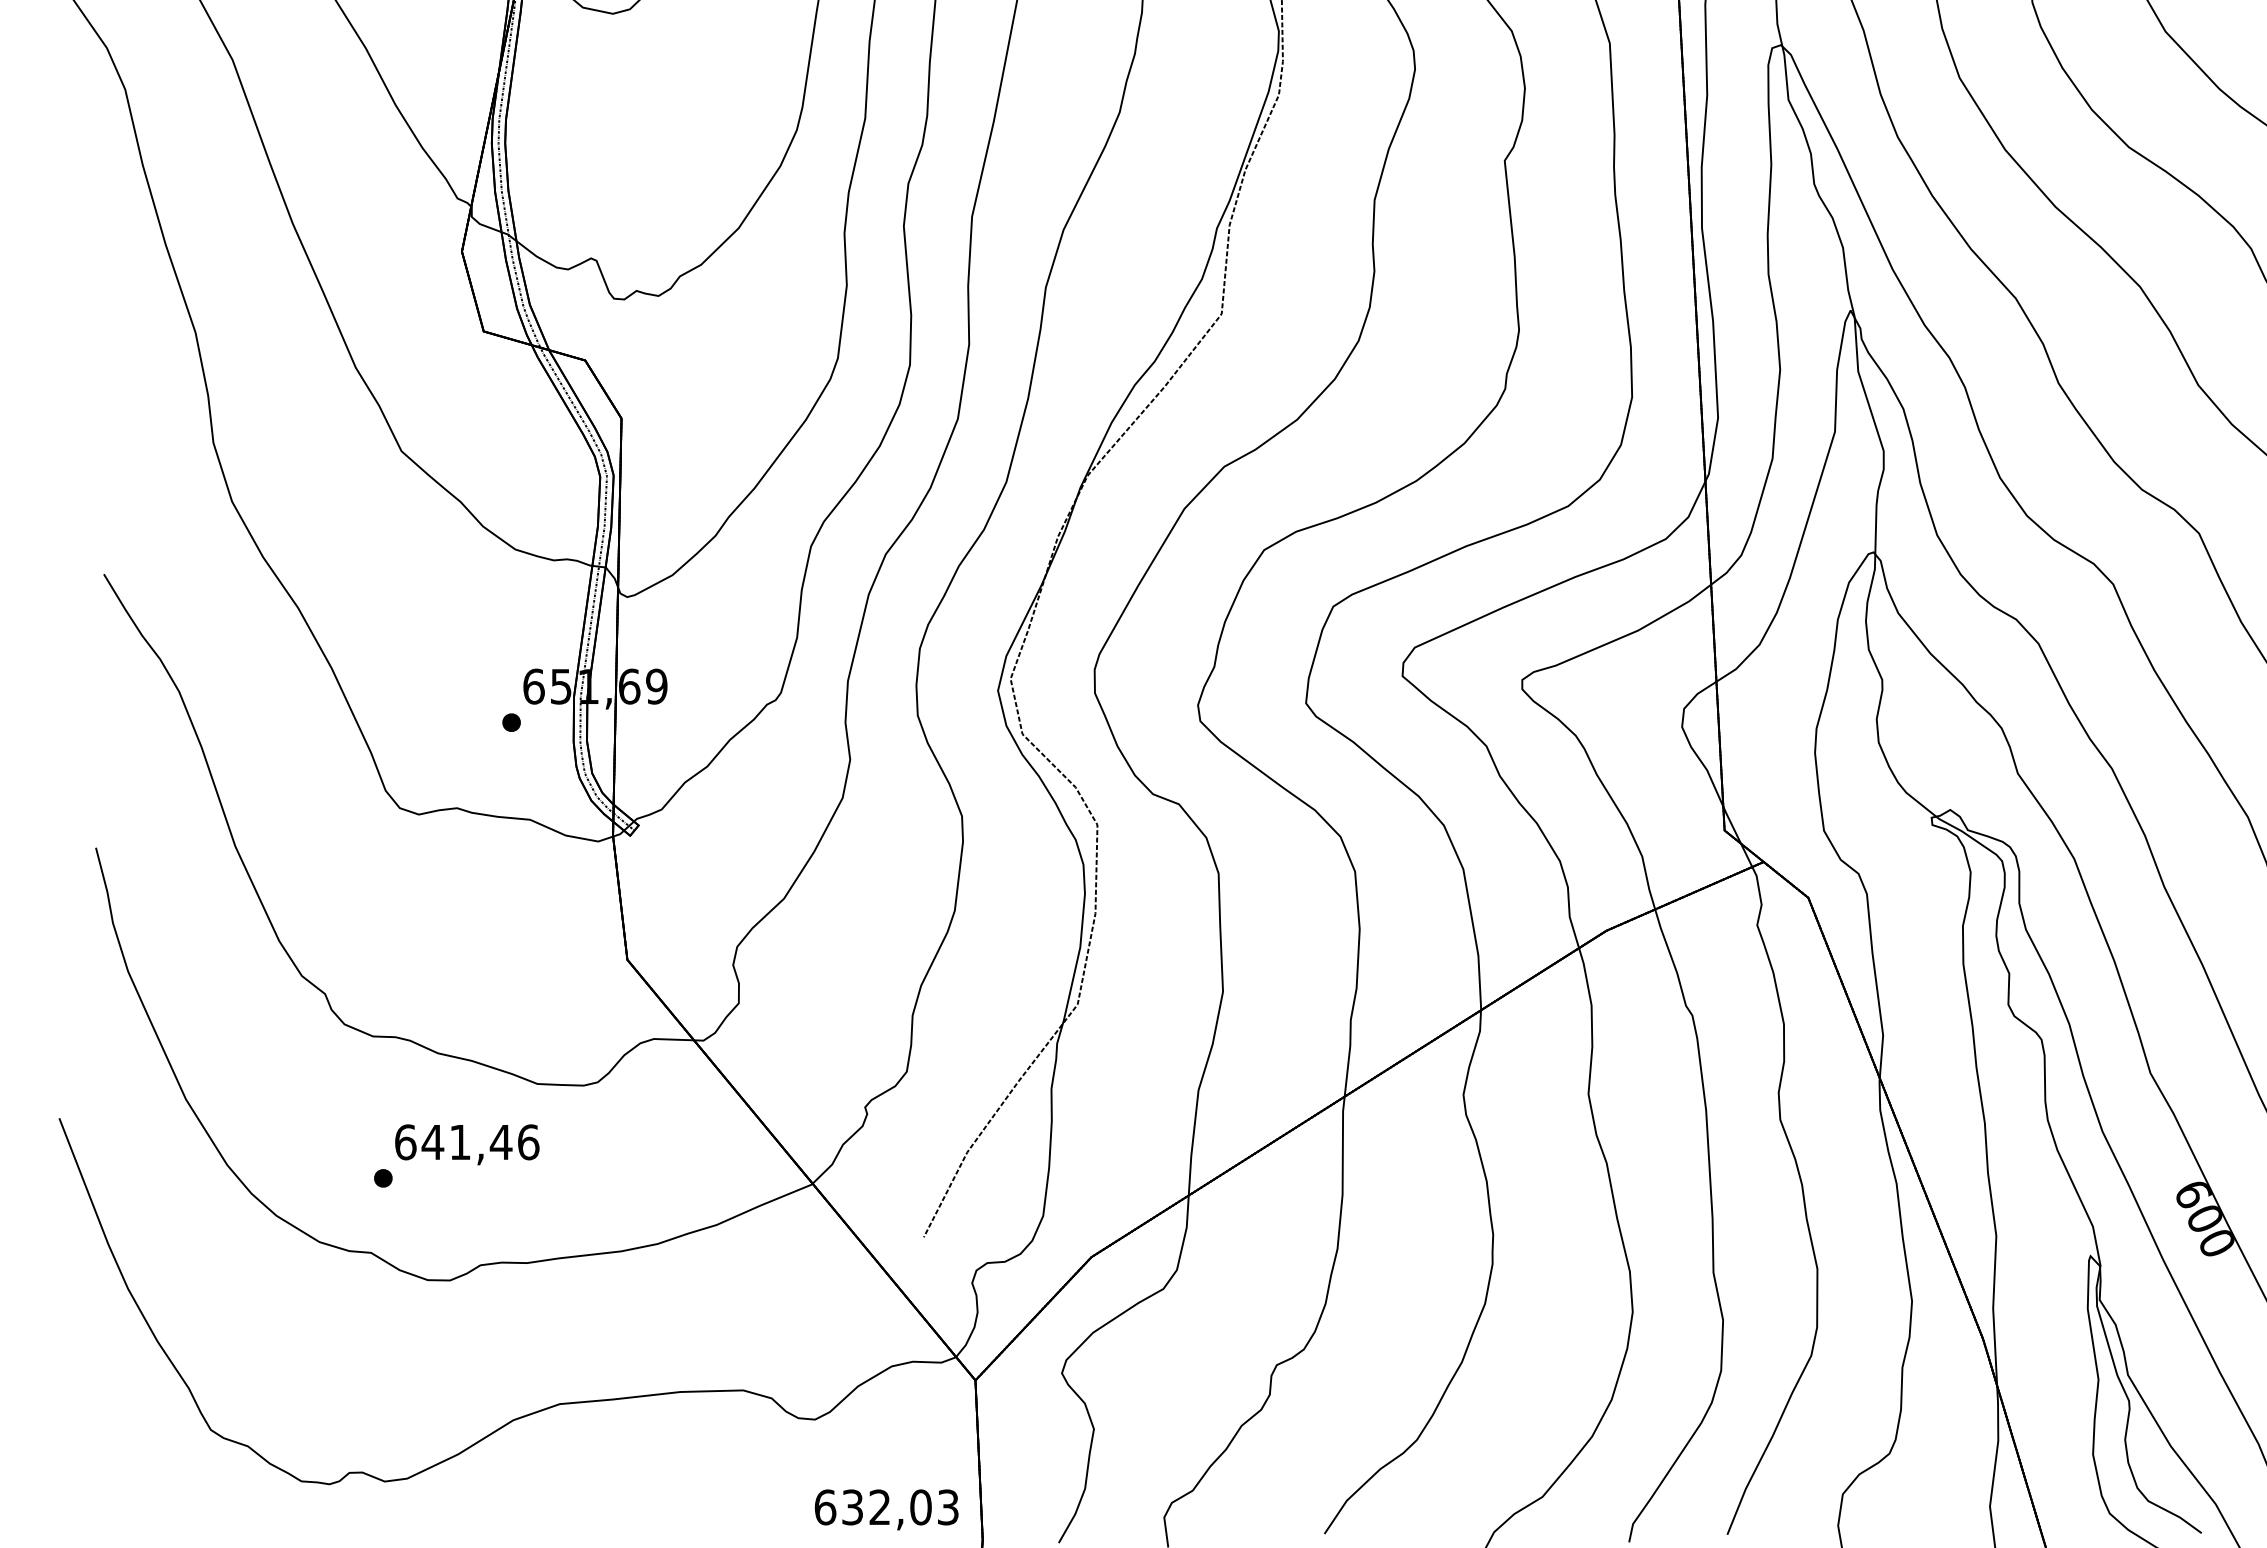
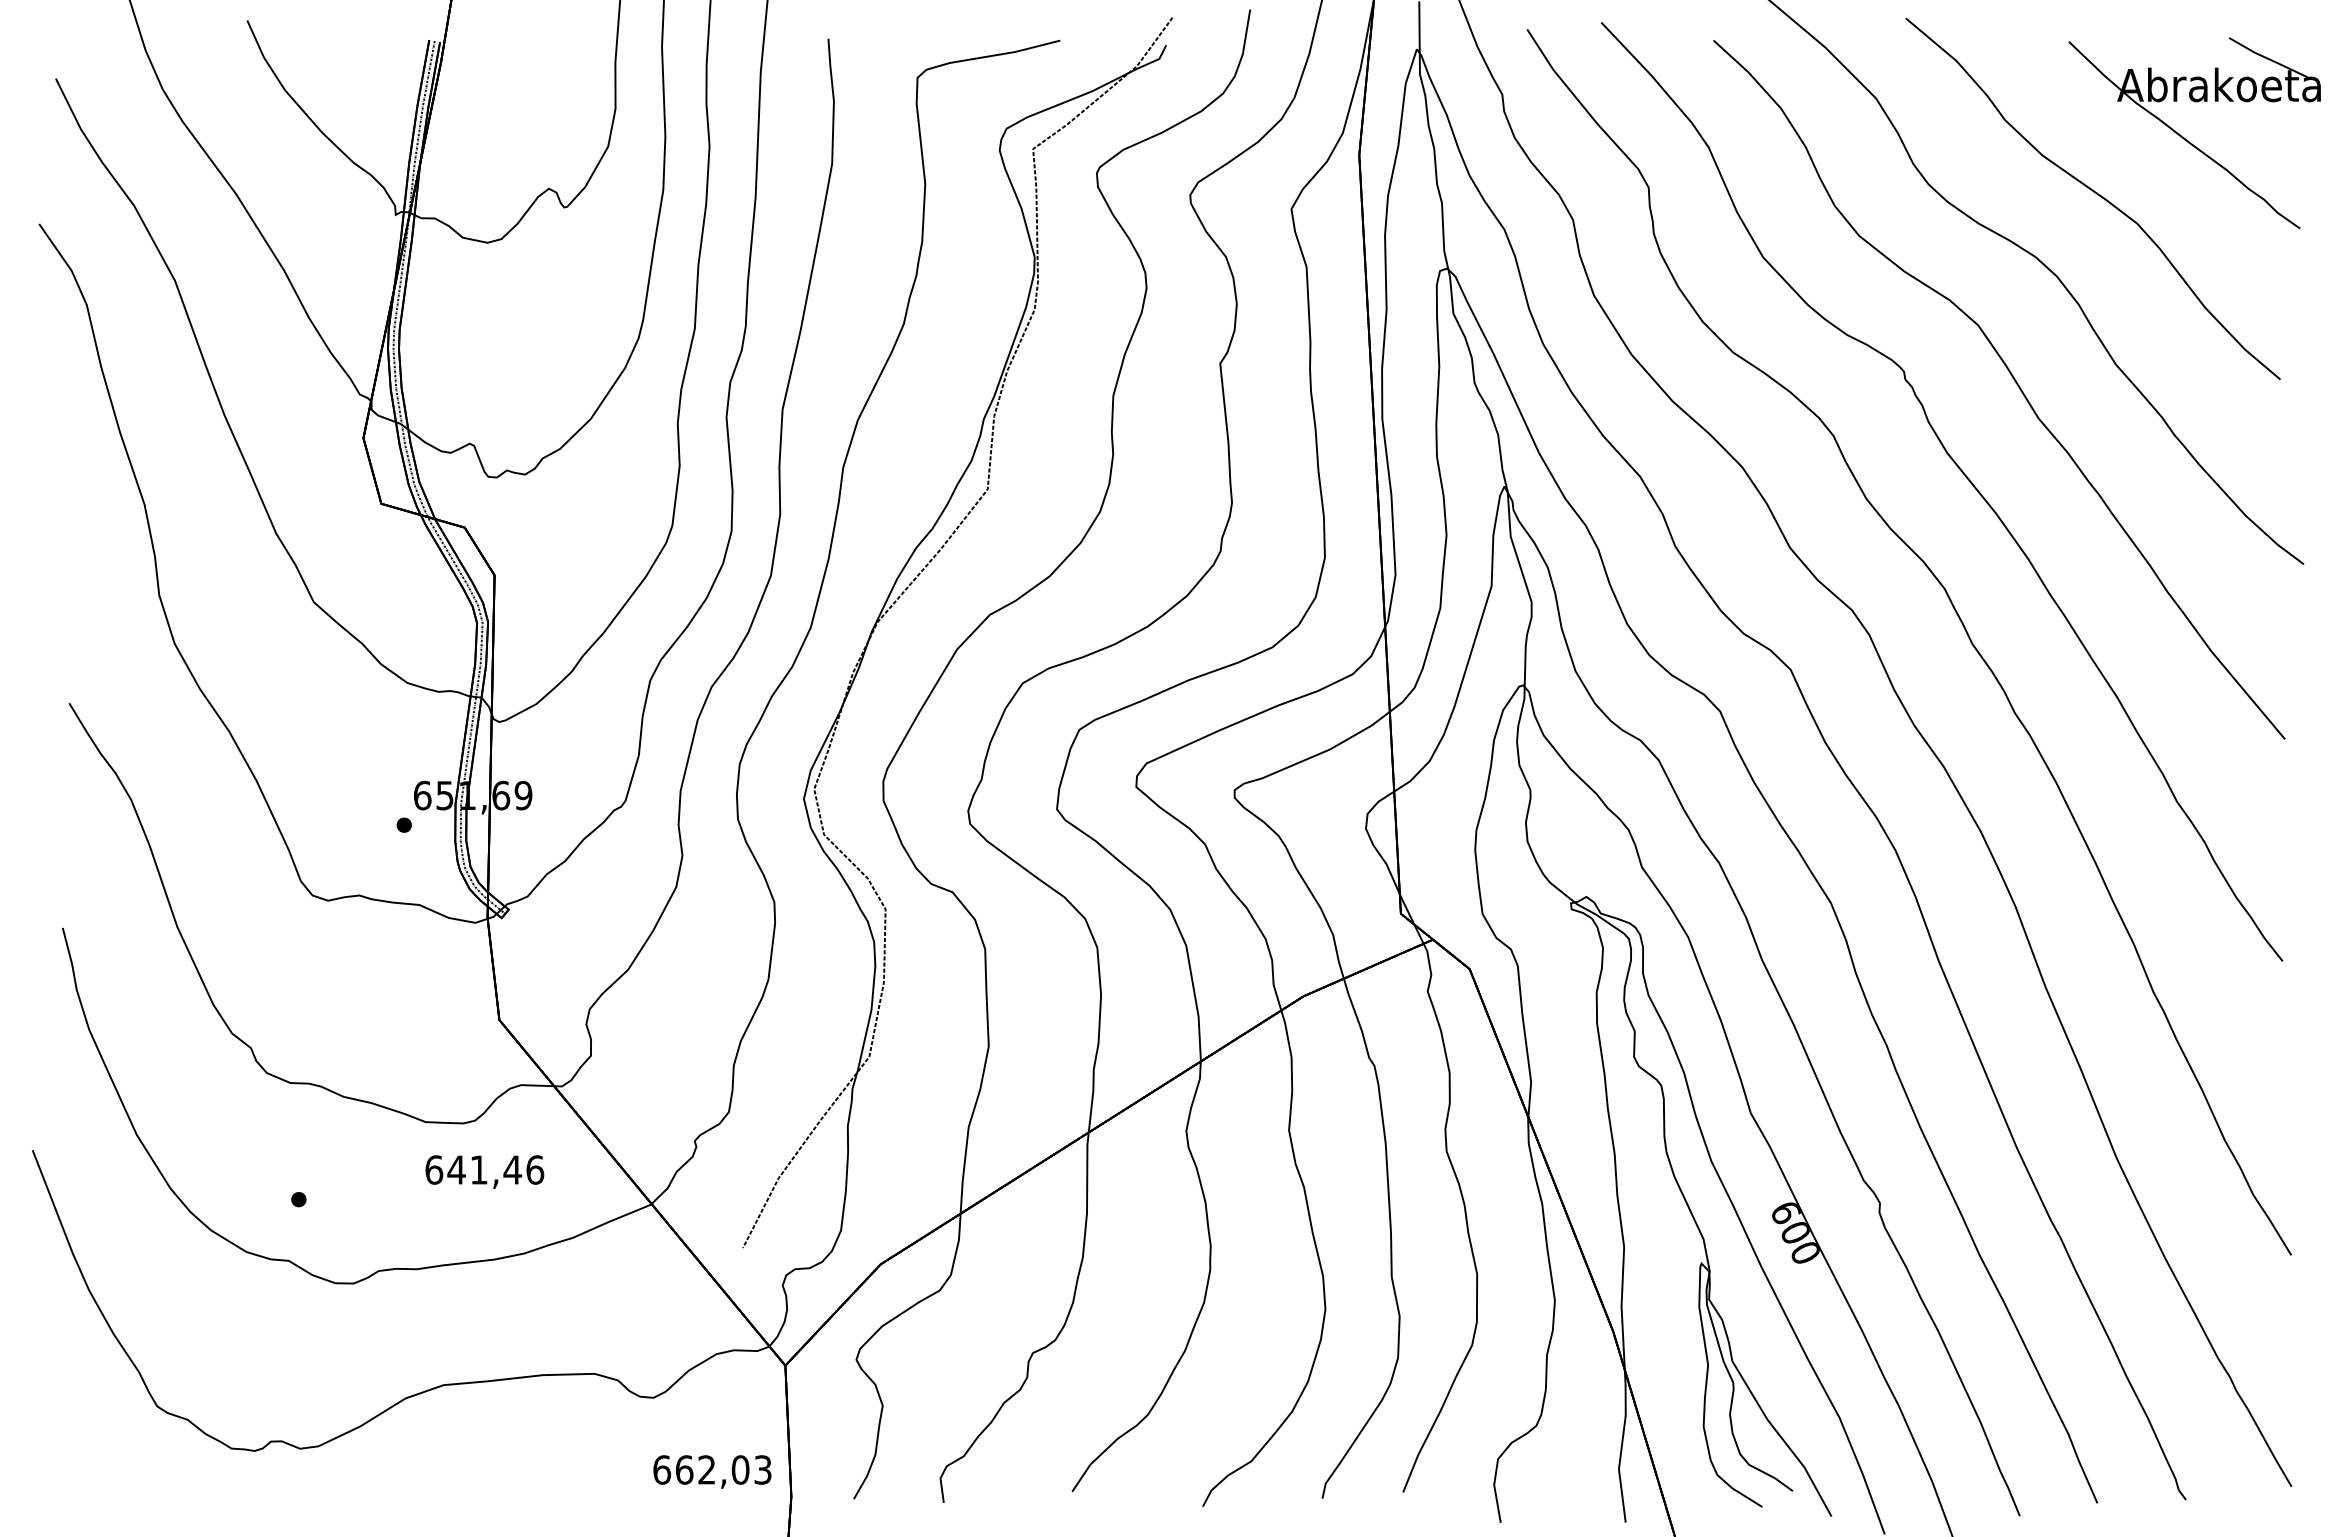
text: (466, 1144) -> (484, 1171), moved
text: (852, 1506) -> (684, 1469), 632,03 -> 662,03

